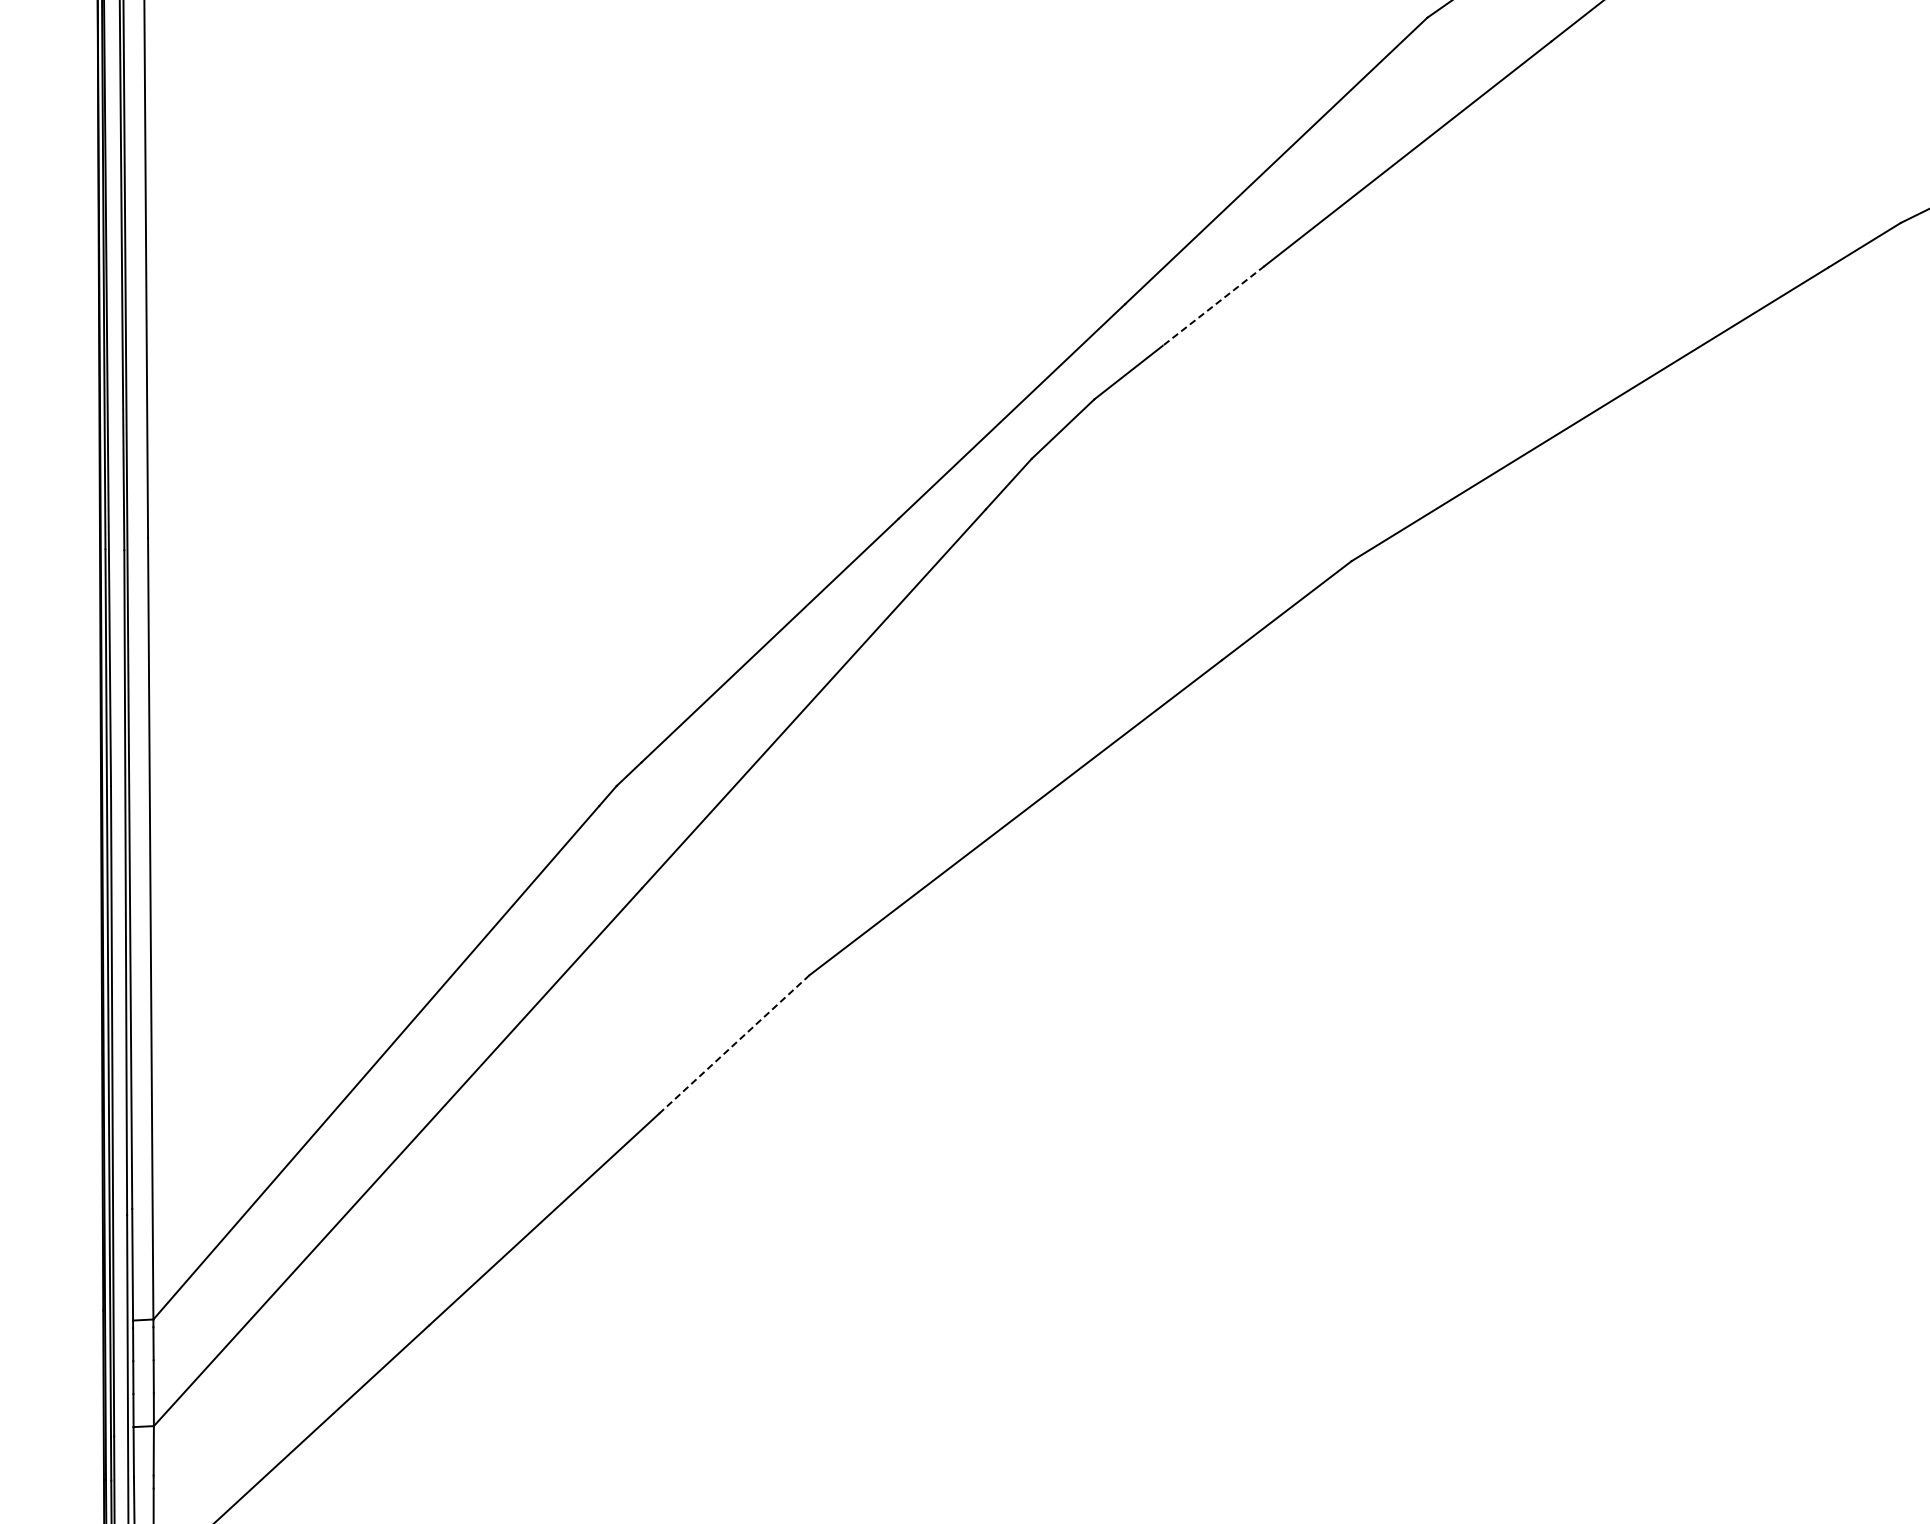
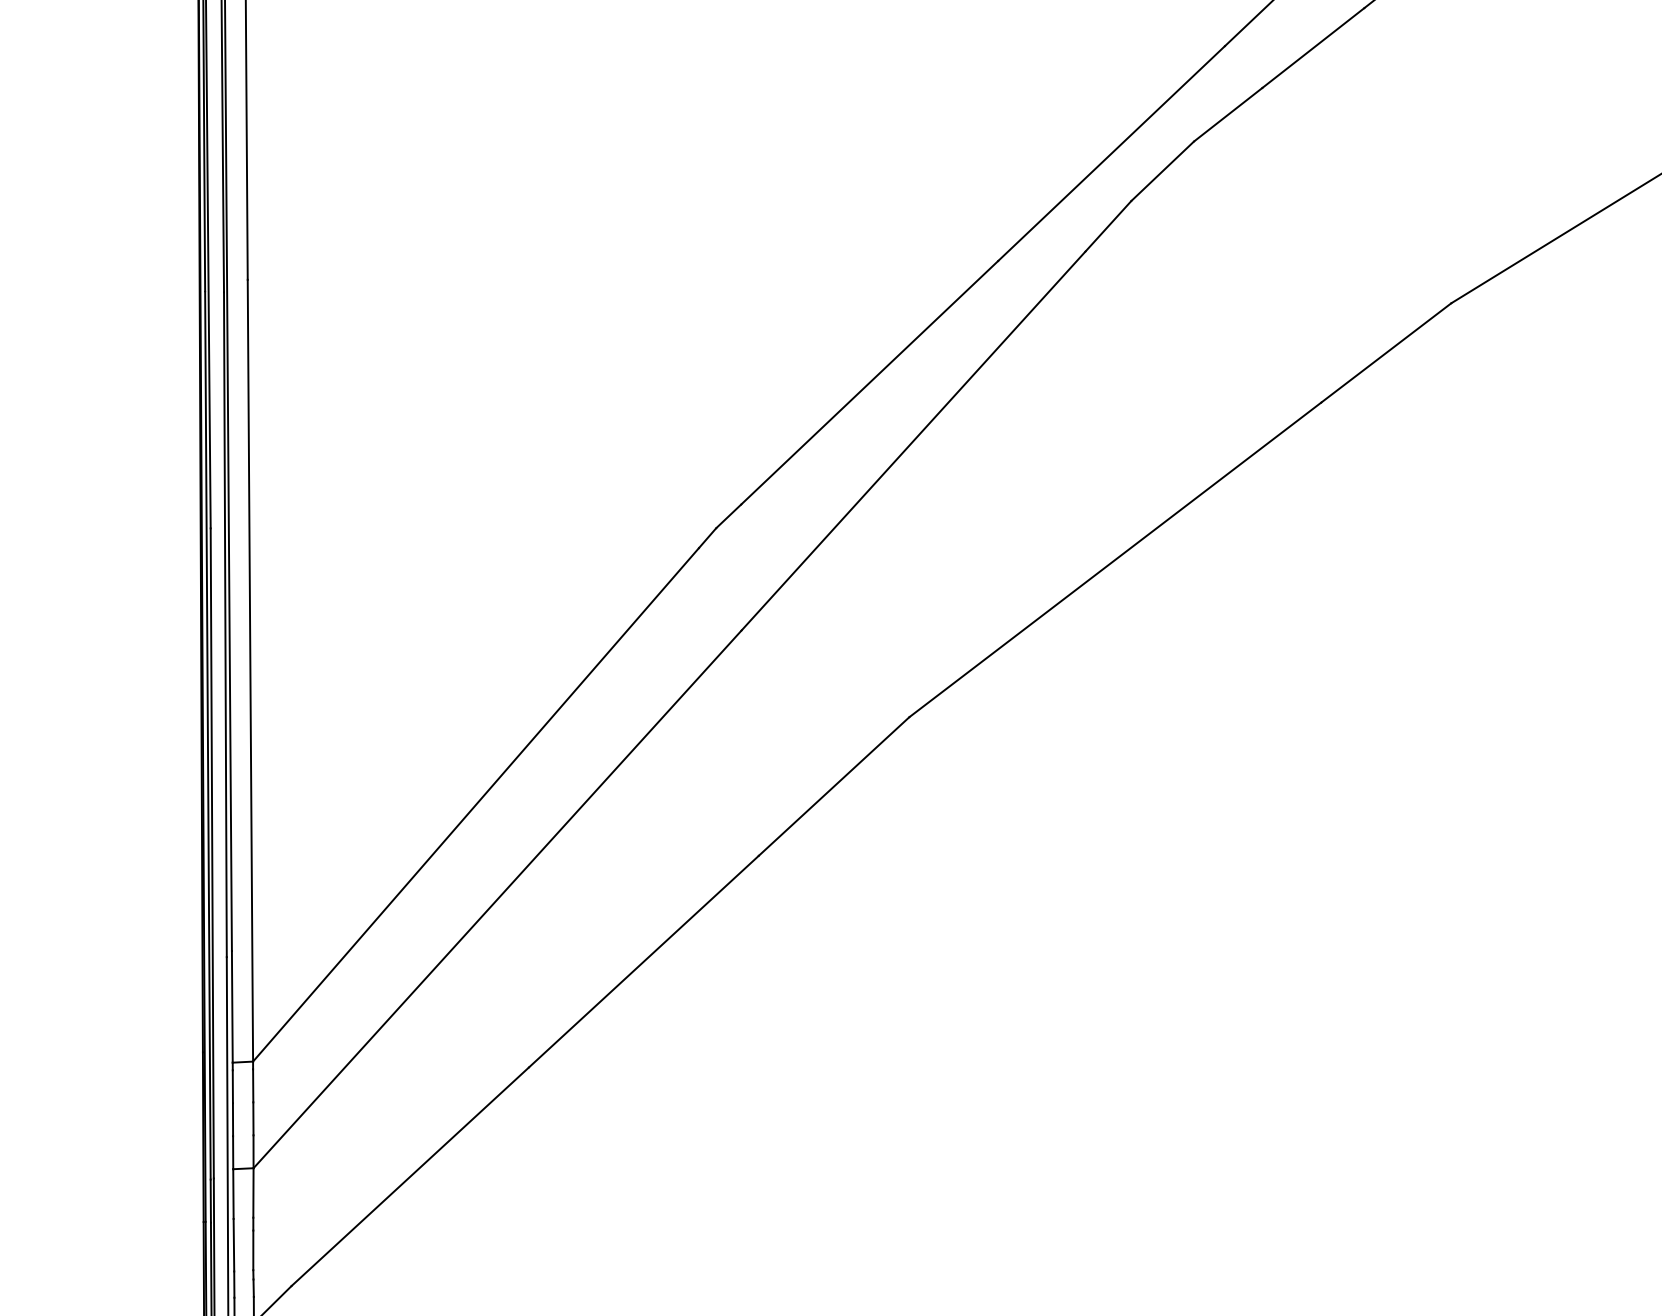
line: (1213, 305) -> (1313, 47), dashed -> solid
line: (734, 1044) -> (834, 786), dashed -> solid

